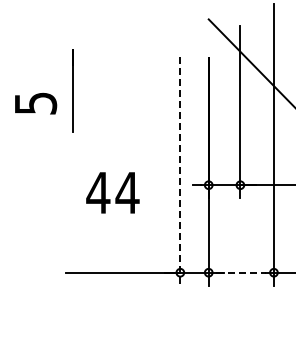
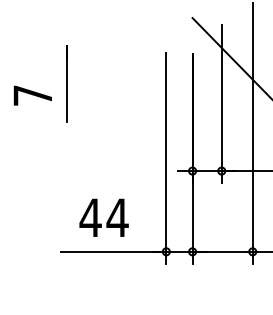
text: (36, 103) -> (33, 95), 5 -> 7
line: (180, 171) -> (166, 158), dashed -> solid
text: (112, 192) -> (103, 217), moved
line: (241, 272) -> (222, 251), dashed -> solid

